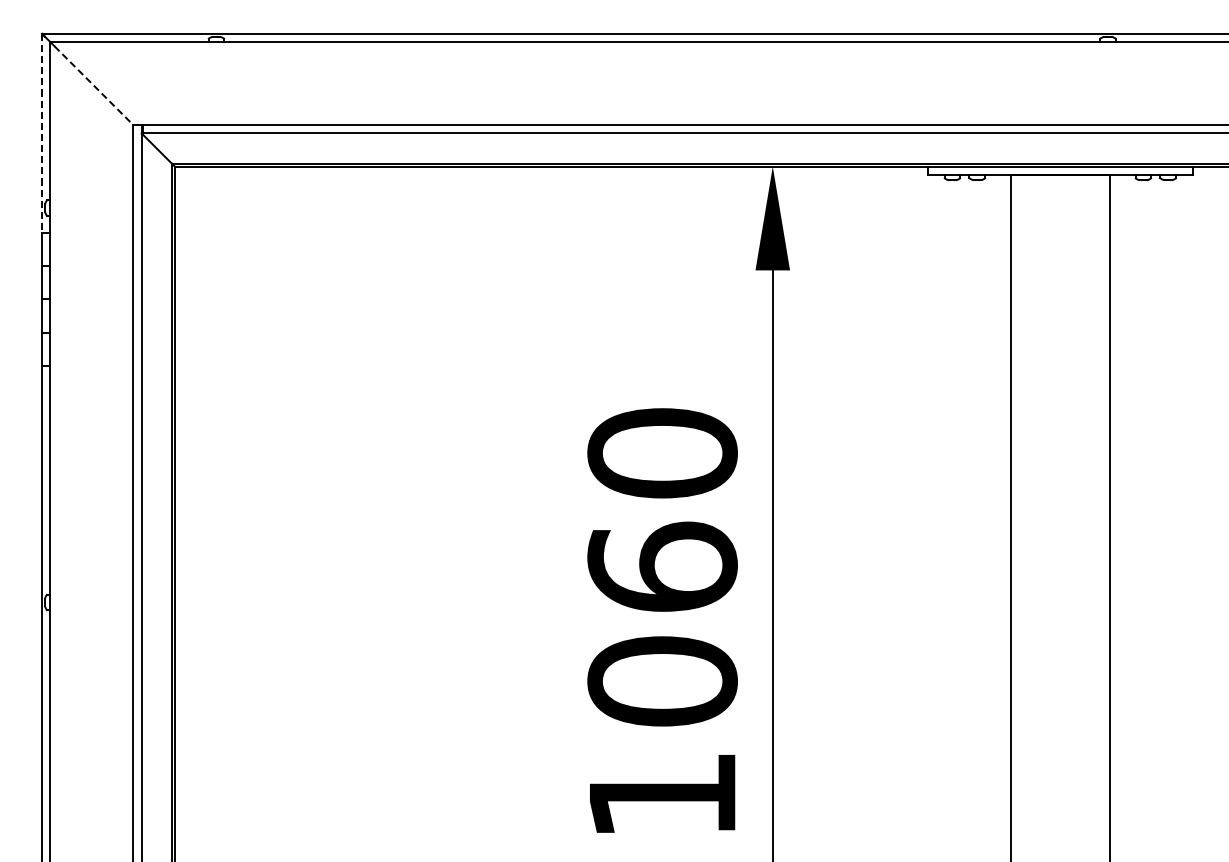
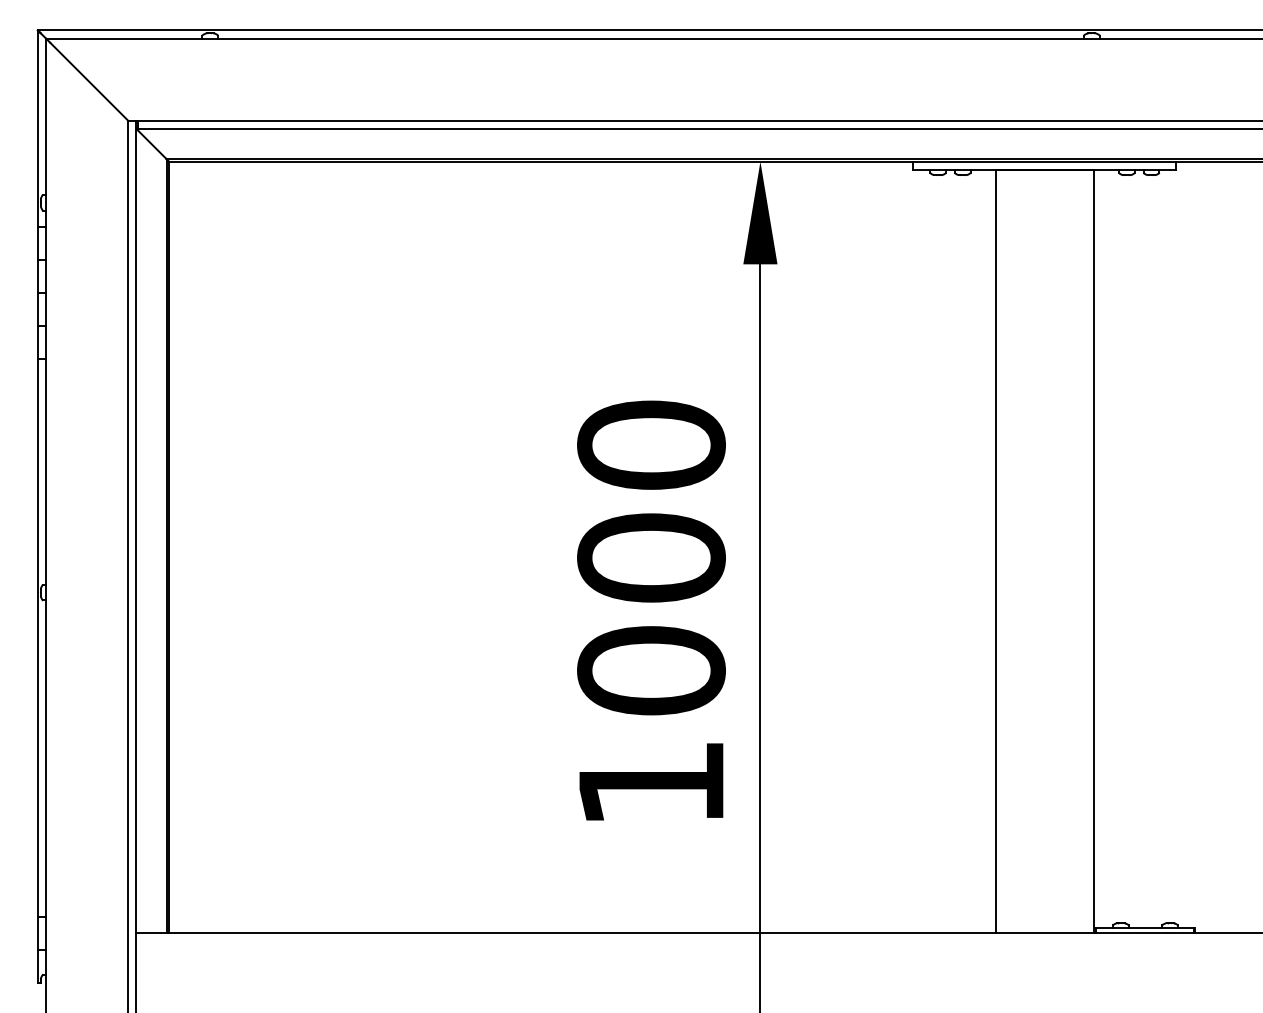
line: (94, 86) -> (89, 82), dashed -> solid
line: (41, 134) -> (37, 129), dashed -> solid
text: (662, 566) -> (651, 557), 1060 -> 1000

